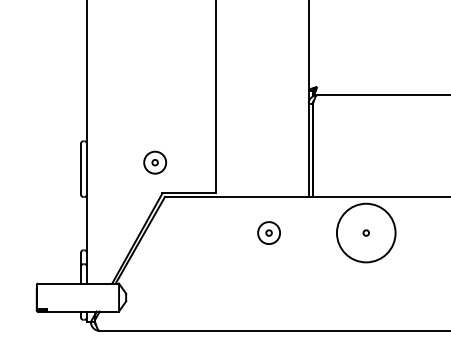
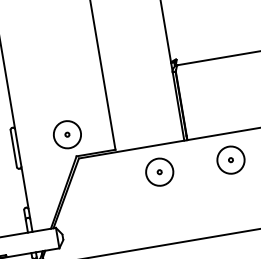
circle: (154, 162) -> (66, 134), size x1.67
circle: (268, 232) -> (159, 171), size x1.67
circle: (365, 232) -> (230, 159), size x0.62

